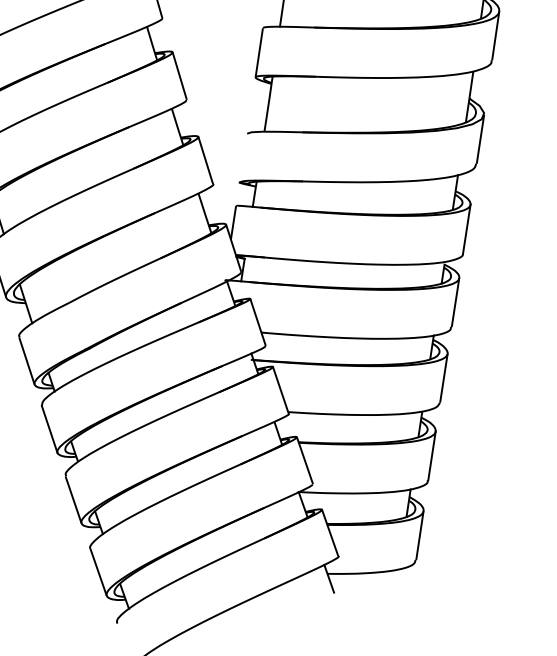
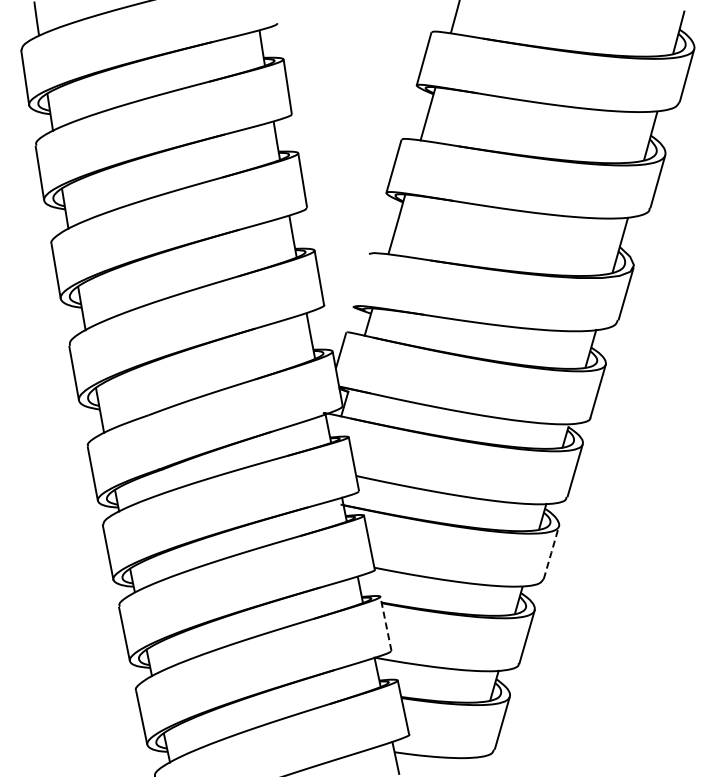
line: (443, 378) -> (551, 552), solid -> dashed
line: (304, 460) -> (385, 623), solid -> dashed

